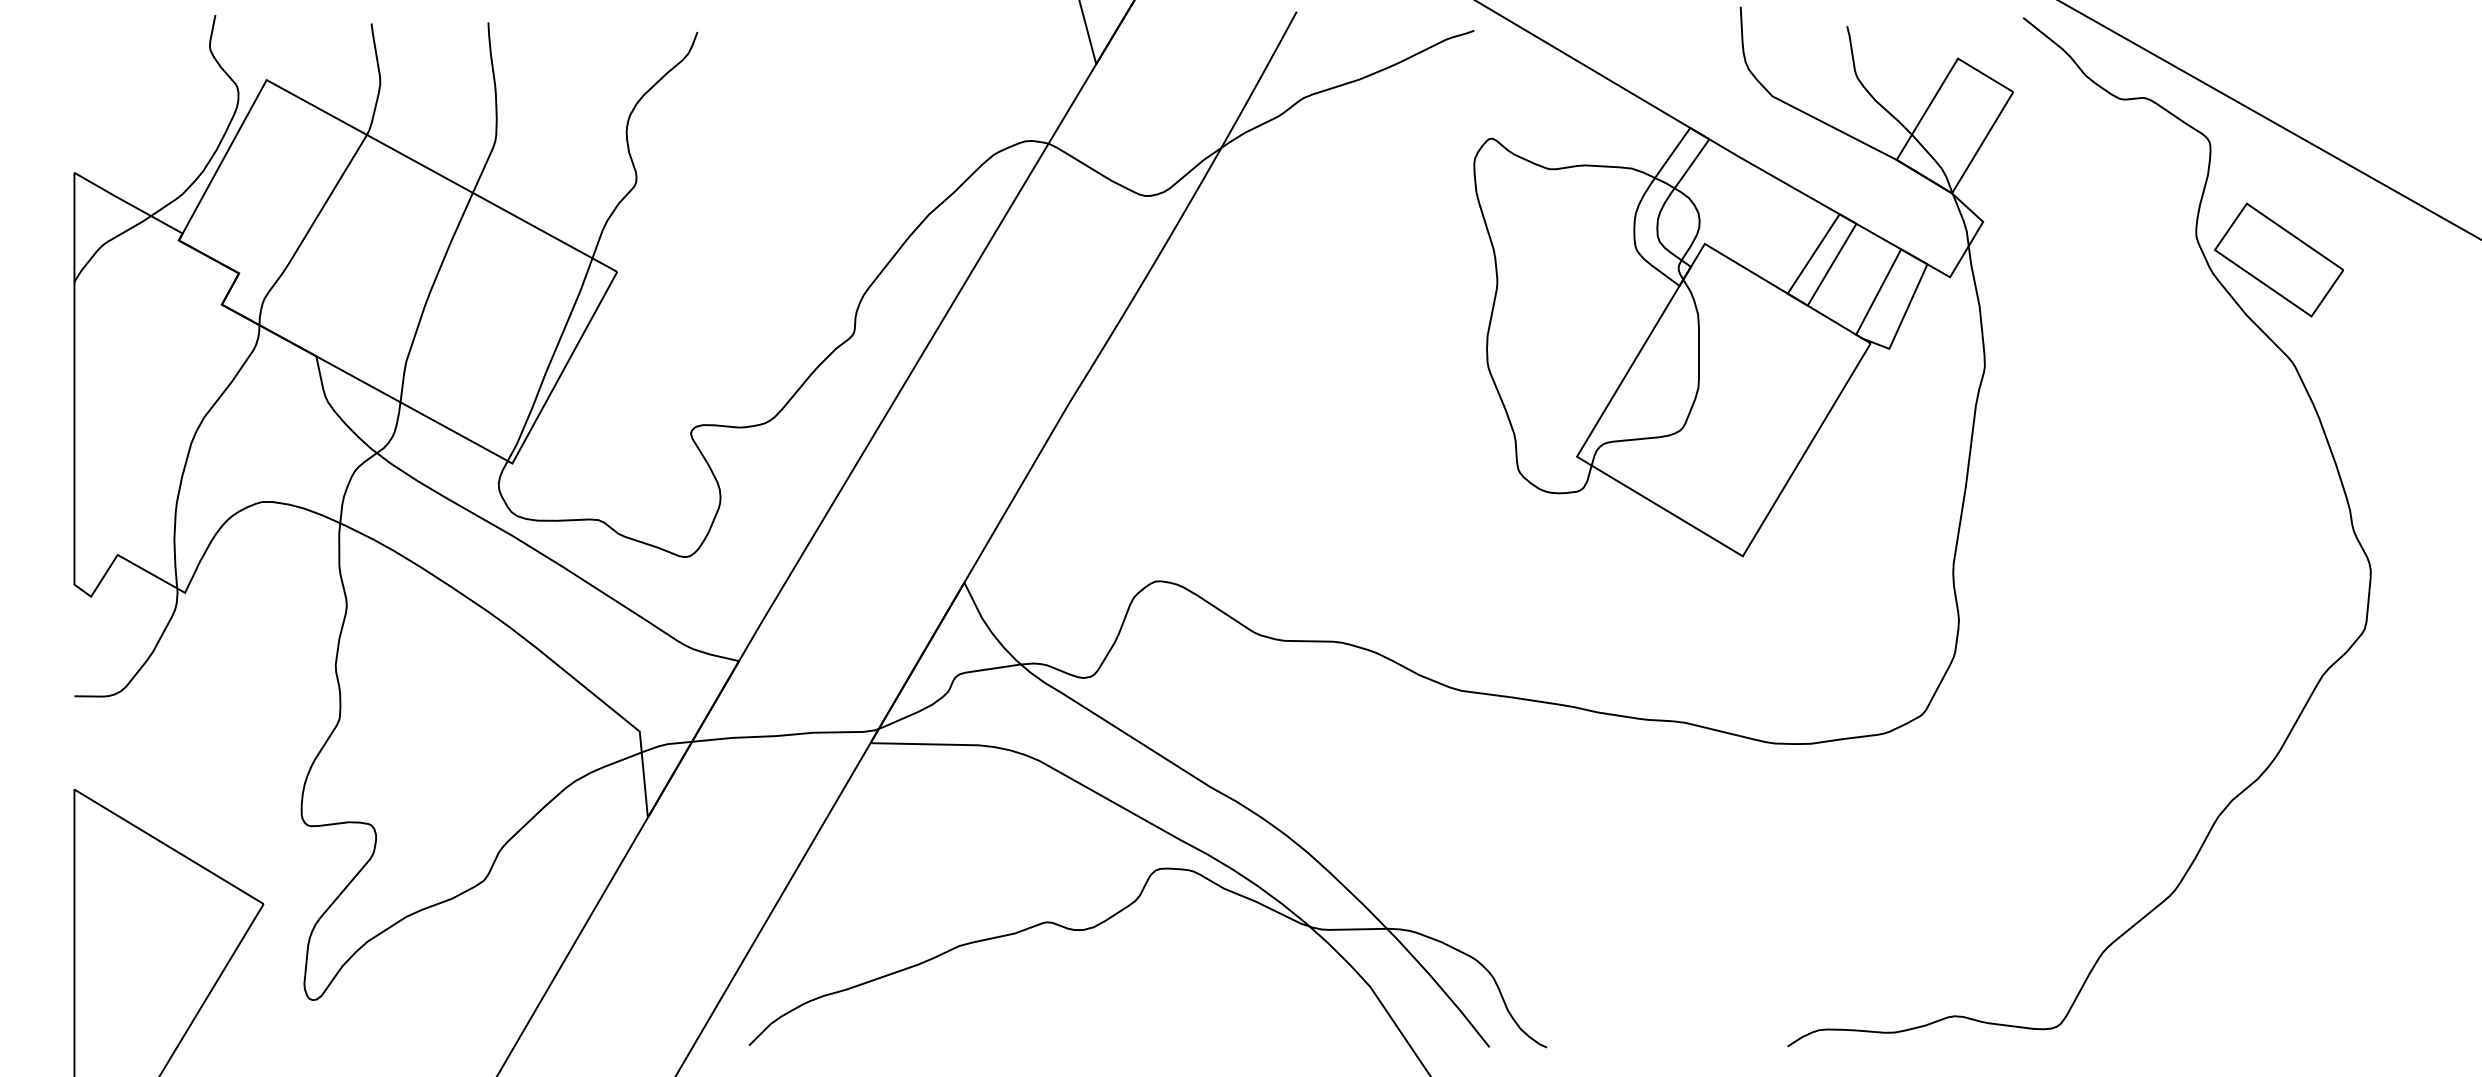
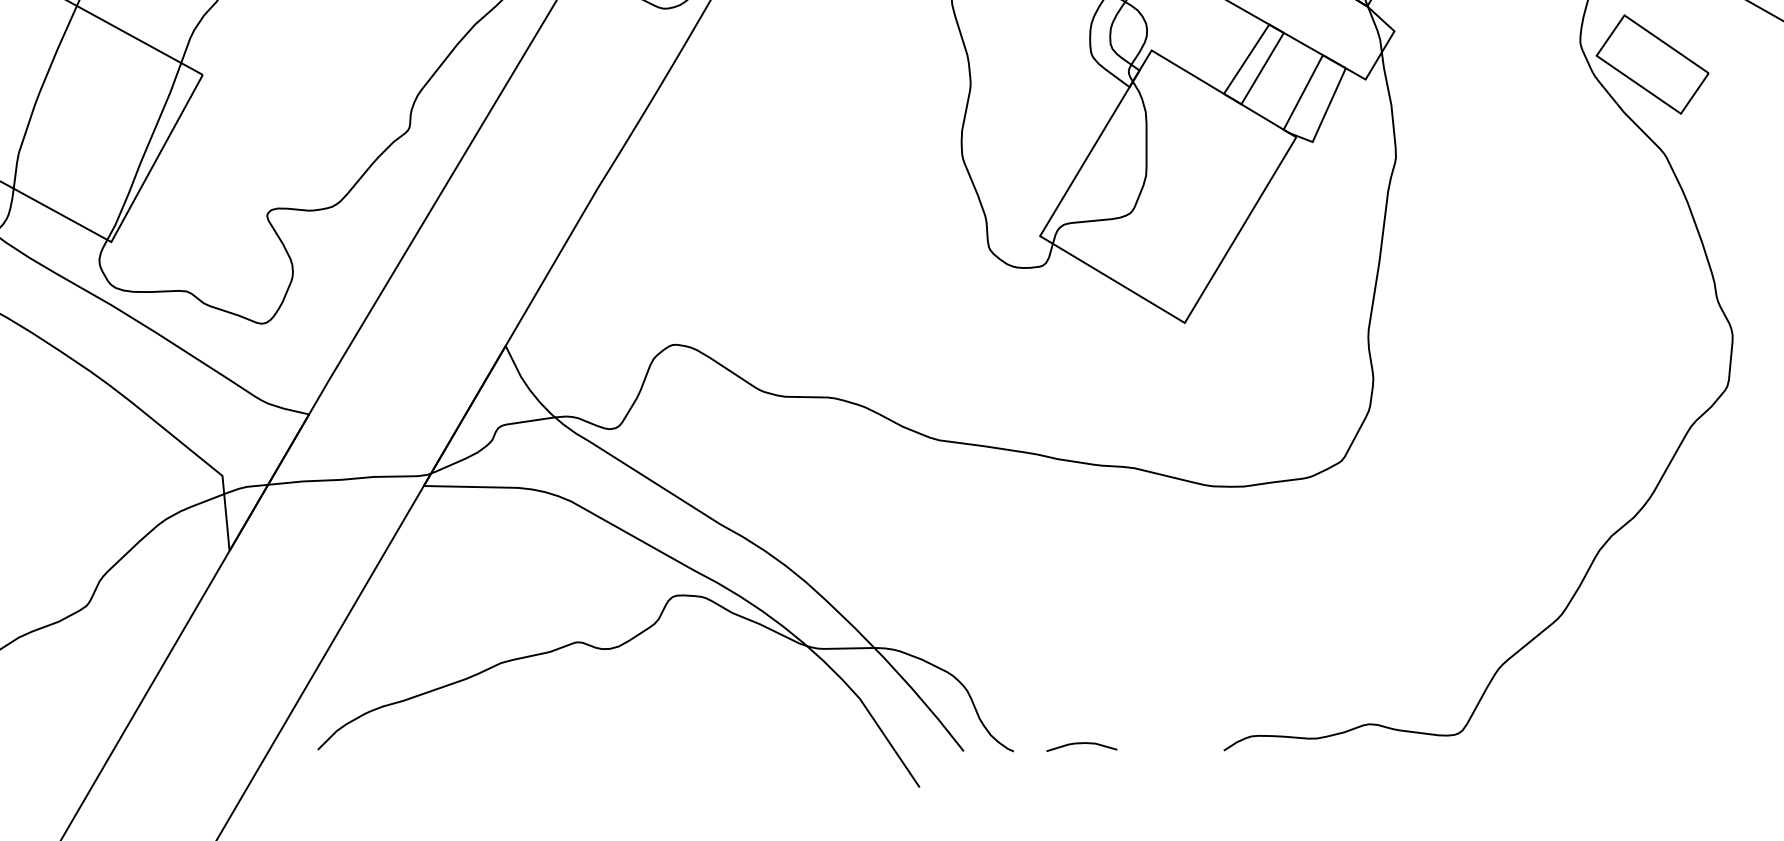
curve: (1624, 1038) -> (1081, 743), added

